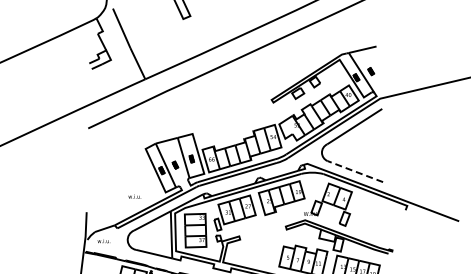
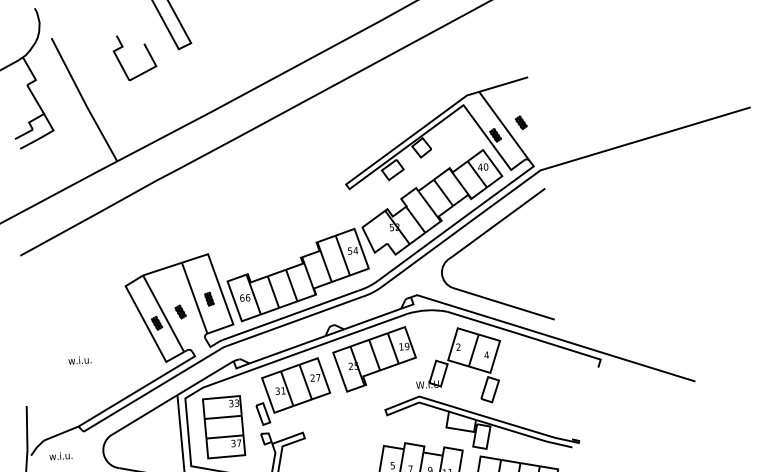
part: (165, 20) -> (146, 53), added
line: (354, 171) -> (502, 303), dashed -> solid
text: (134, 196) -> (79, 360), moved

